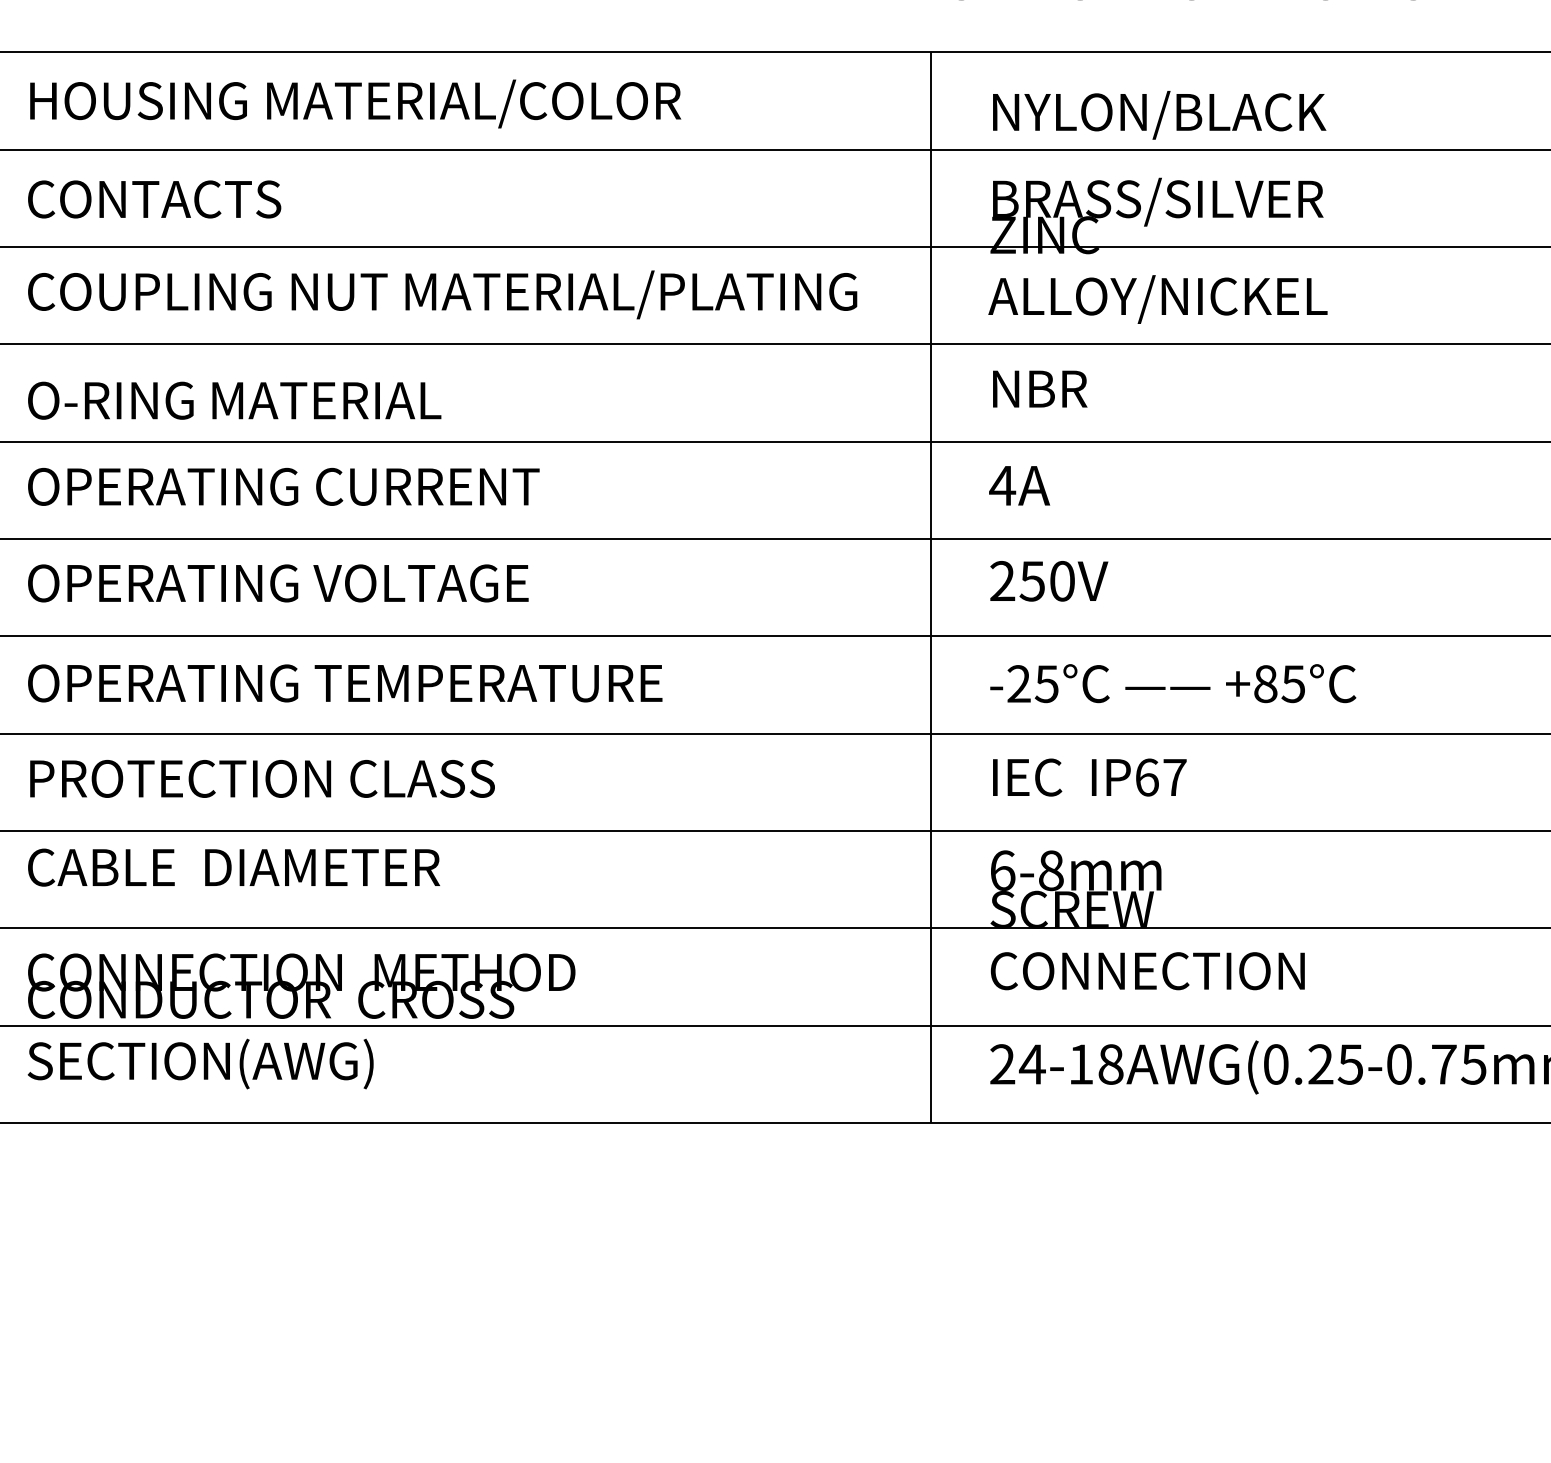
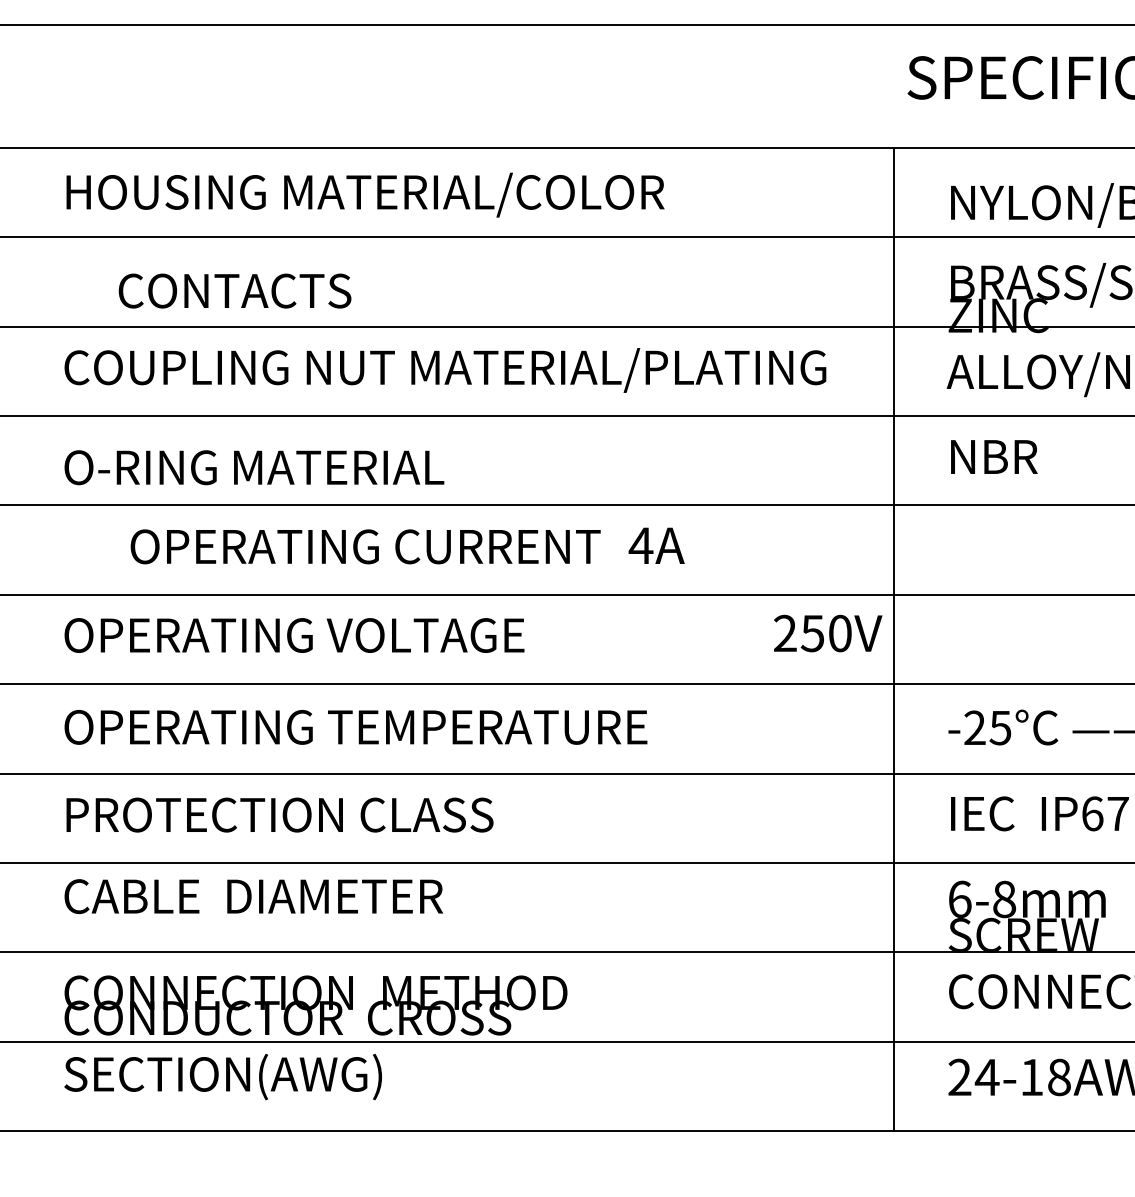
text: (154, 199) -> (234, 291), moved
text: (1019, 485) -> (656, 545), moved
text: (283, 486) -> (365, 546), moved
text: (1049, 581) -> (828, 633), moved

